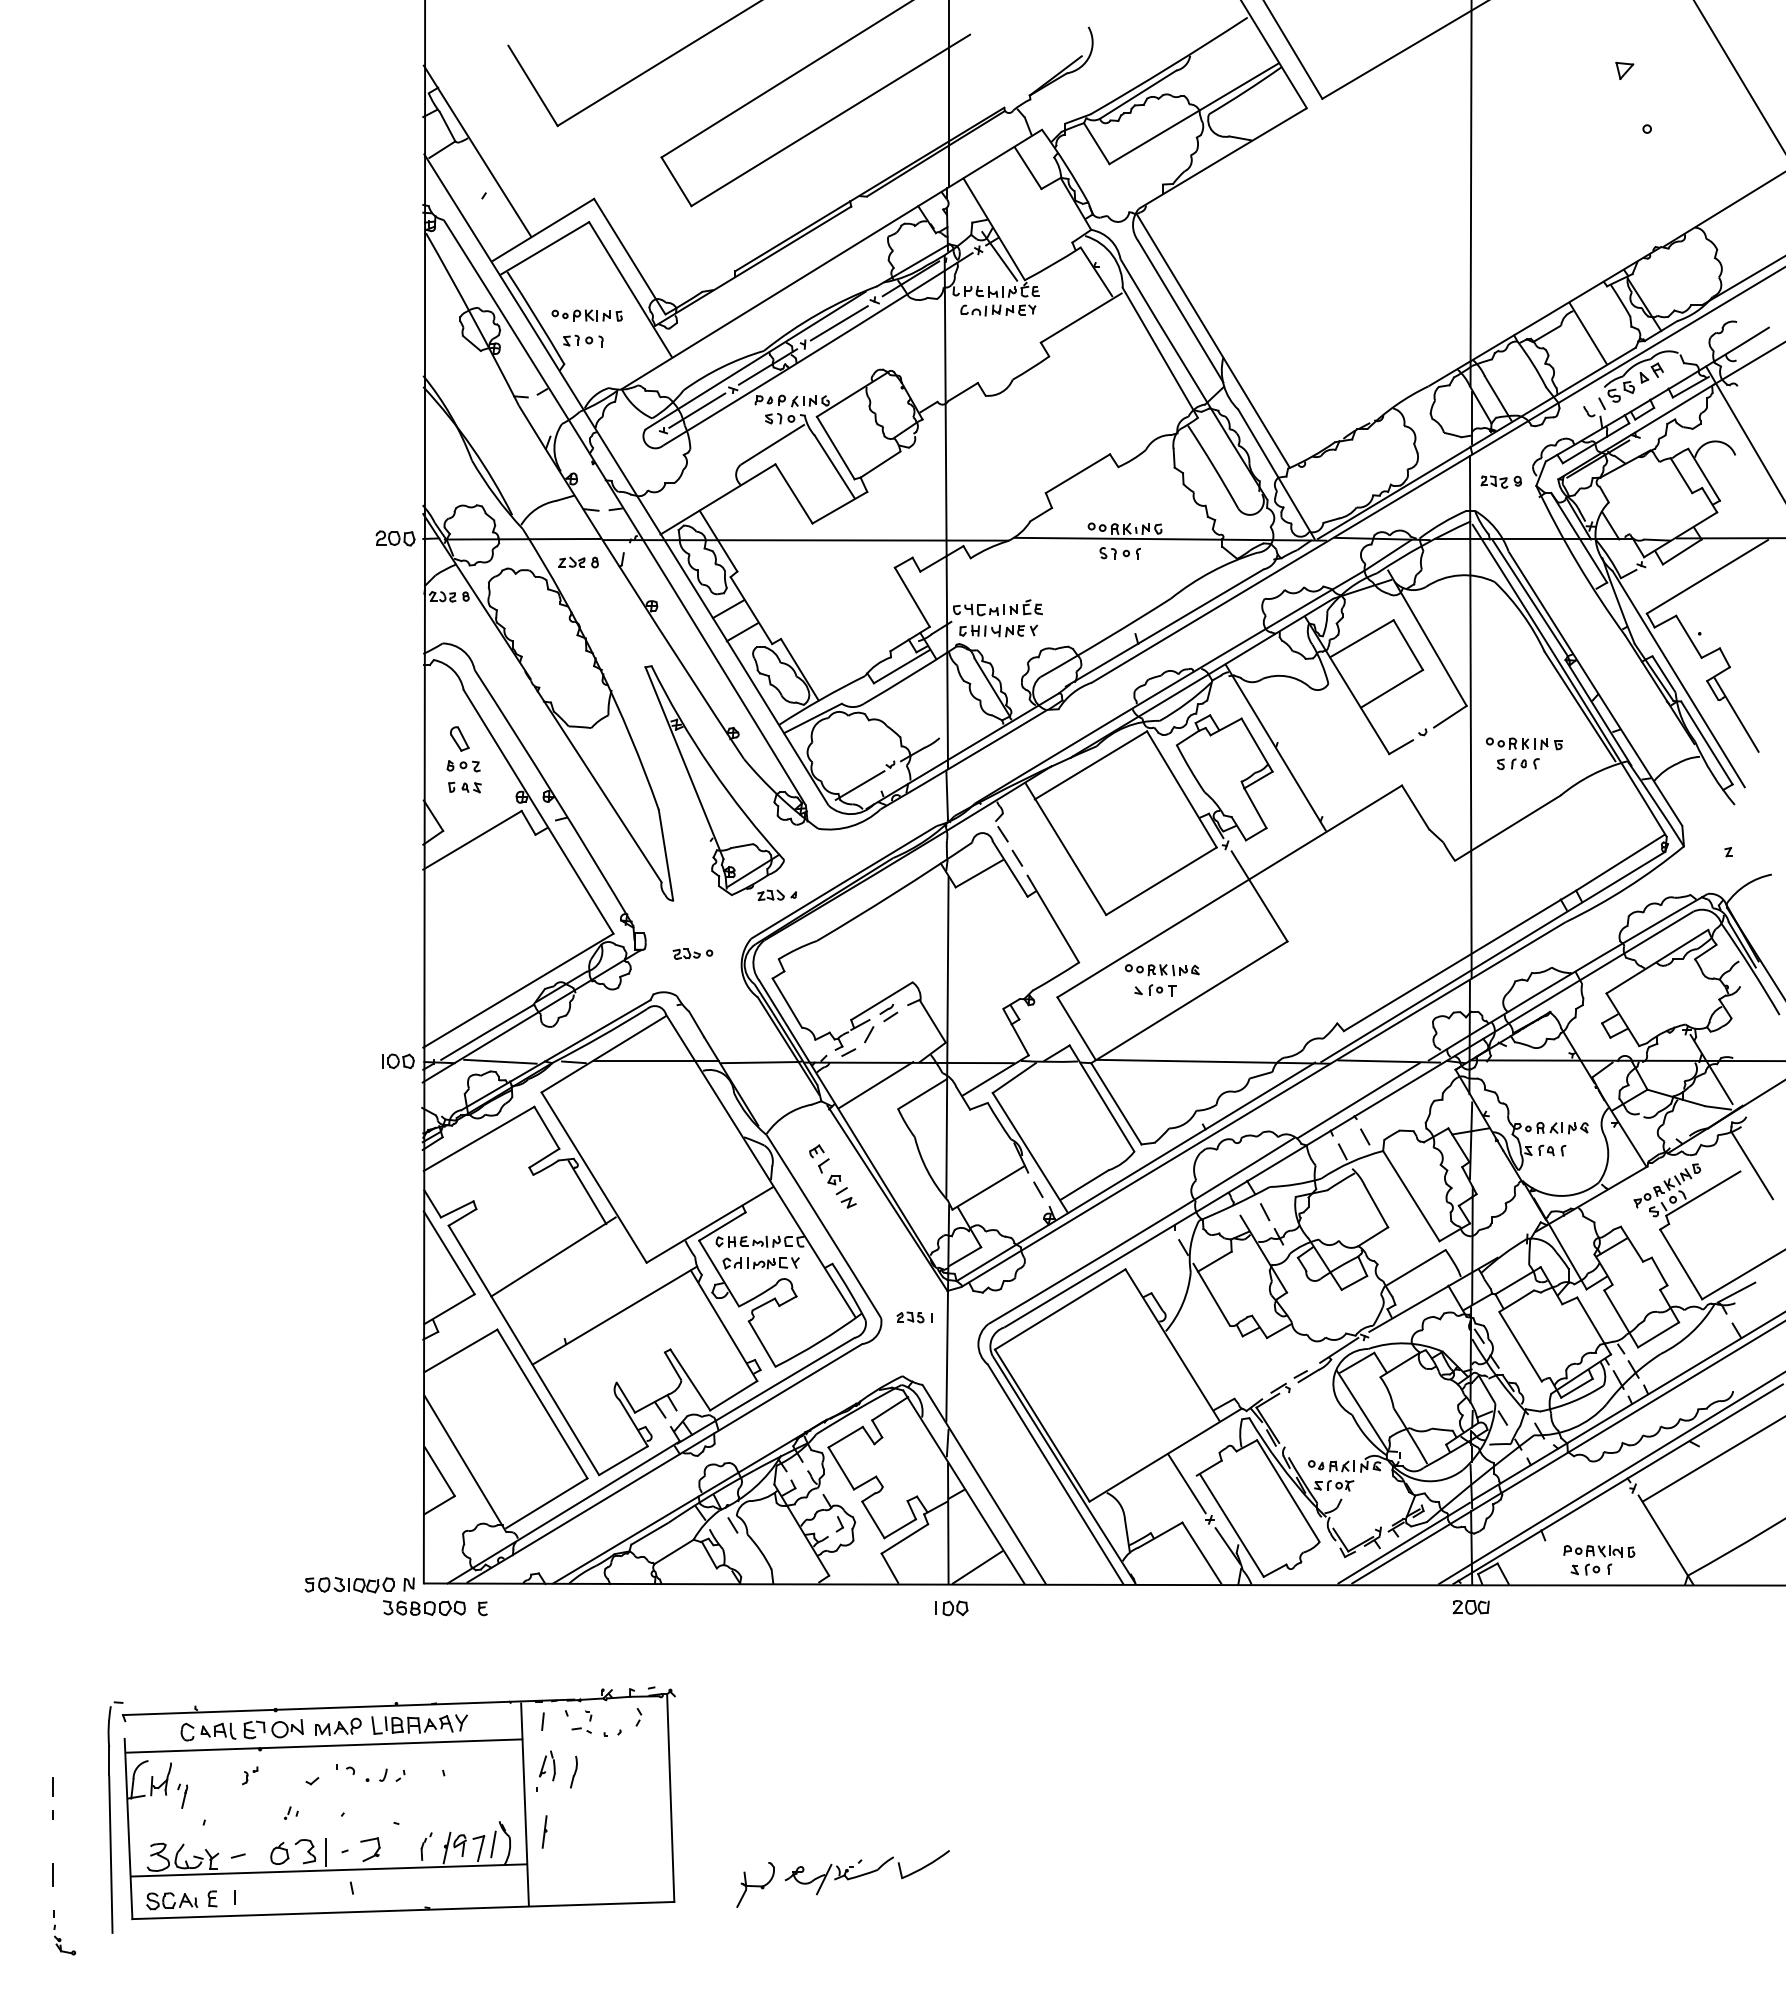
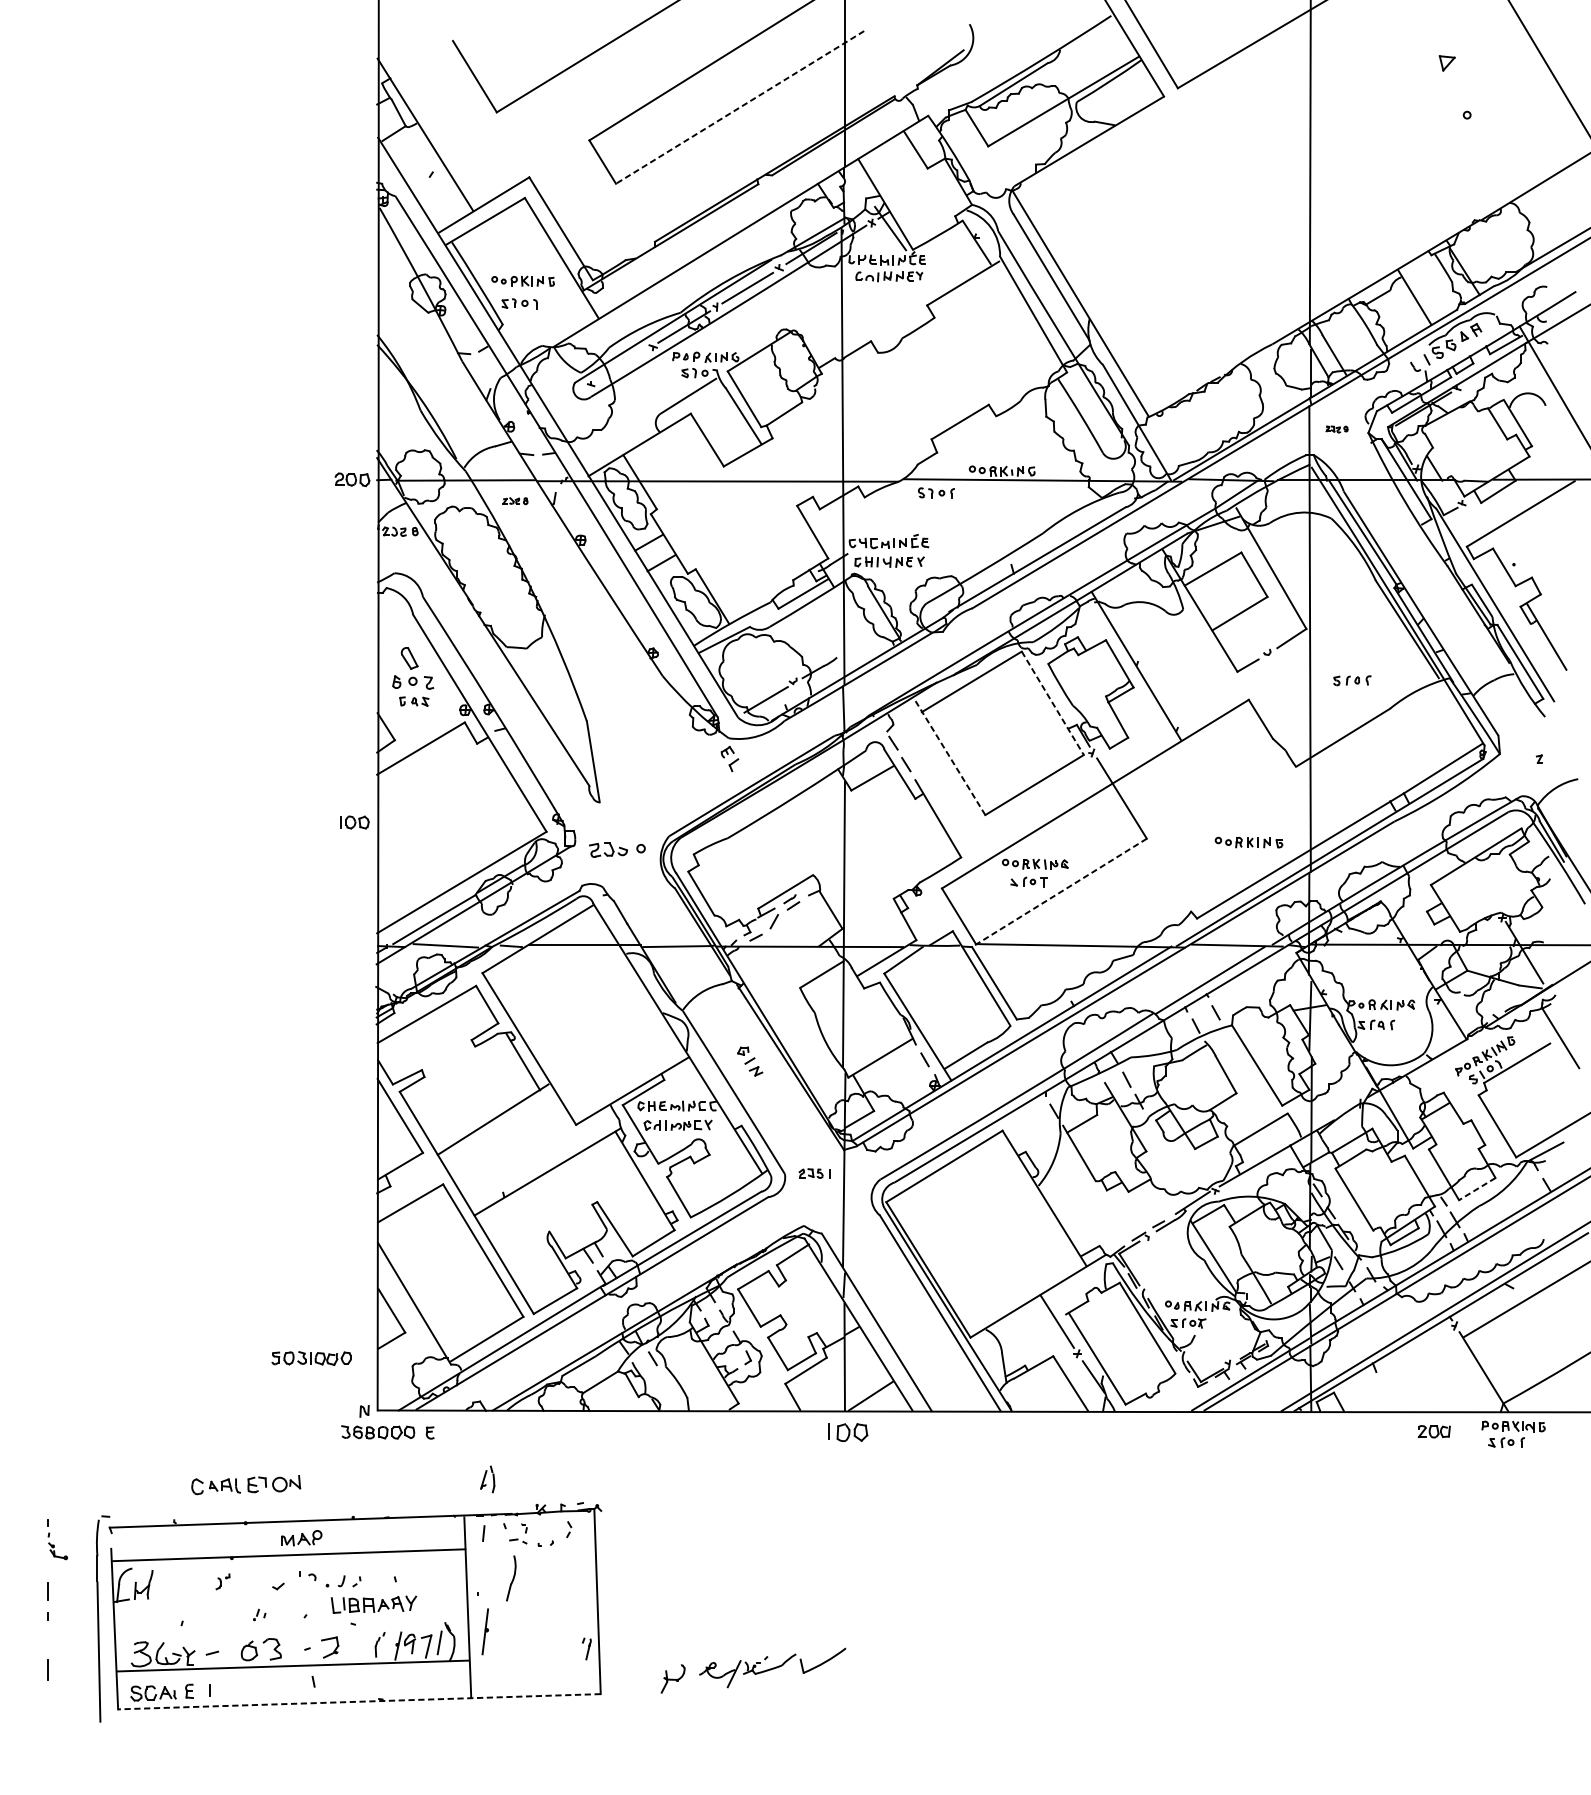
line: (830, 120) -> (739, 107), solid -> dashed
line: (697, 410) -> (621, 365), removed
part: (1500, 481) -> (1336, 429), size x0.6
part: (1119, 553) -> (935, 493), moved
part: (578, 562) -> (515, 501), size x0.7
part: (1524, 743) -> (1249, 842), moved
part: (463, 766) -> (412, 682), size x1.4
part: (720, 782) -> (641, 697), removed
line: (1181, 789) -> (1052, 703), solid -> dashed
line: (1066, 849) -> (950, 756), solid -> dashed
part: (692, 953) -> (616, 849), size x1.6
line: (1188, 1002) -> (1058, 893), solid -> dashed
part: (398, 1061) -> (355, 822), moved
line: (875, 1085) -> (779, 966), removed
part: (819, 1158) -> (730, 758), moved
line: (1658, 1334) -> (1477, 1188), solid -> dashed
part: (1599, 1560) -> (1513, 1434), moved
part: (349, 1585) -> (311, 1358), moved
part: (1470, 1607) -> (1433, 1431), moved
part: (951, 1608) -> (847, 1432), size x1.4
part: (419, 1724) -> (373, 1604), moved
part: (241, 1730) -> (245, 1485), moved
part: (547, 1765) -> (487, 1479), moved
part: (573, 1771) -> (510, 1577), size x1.6
part: (182, 1795) -> (586, 1648), moved
part: (544, 1831) -> (485, 1631), size x1.6
line: (325, 1852) -> (290, 1650), removed
part: (755, 1884) -> (673, 1678), size x0.7
line: (402, 1910) -> (358, 1701), solid -> dashed
part: (60, 1938) -> (54, 1544), moved

